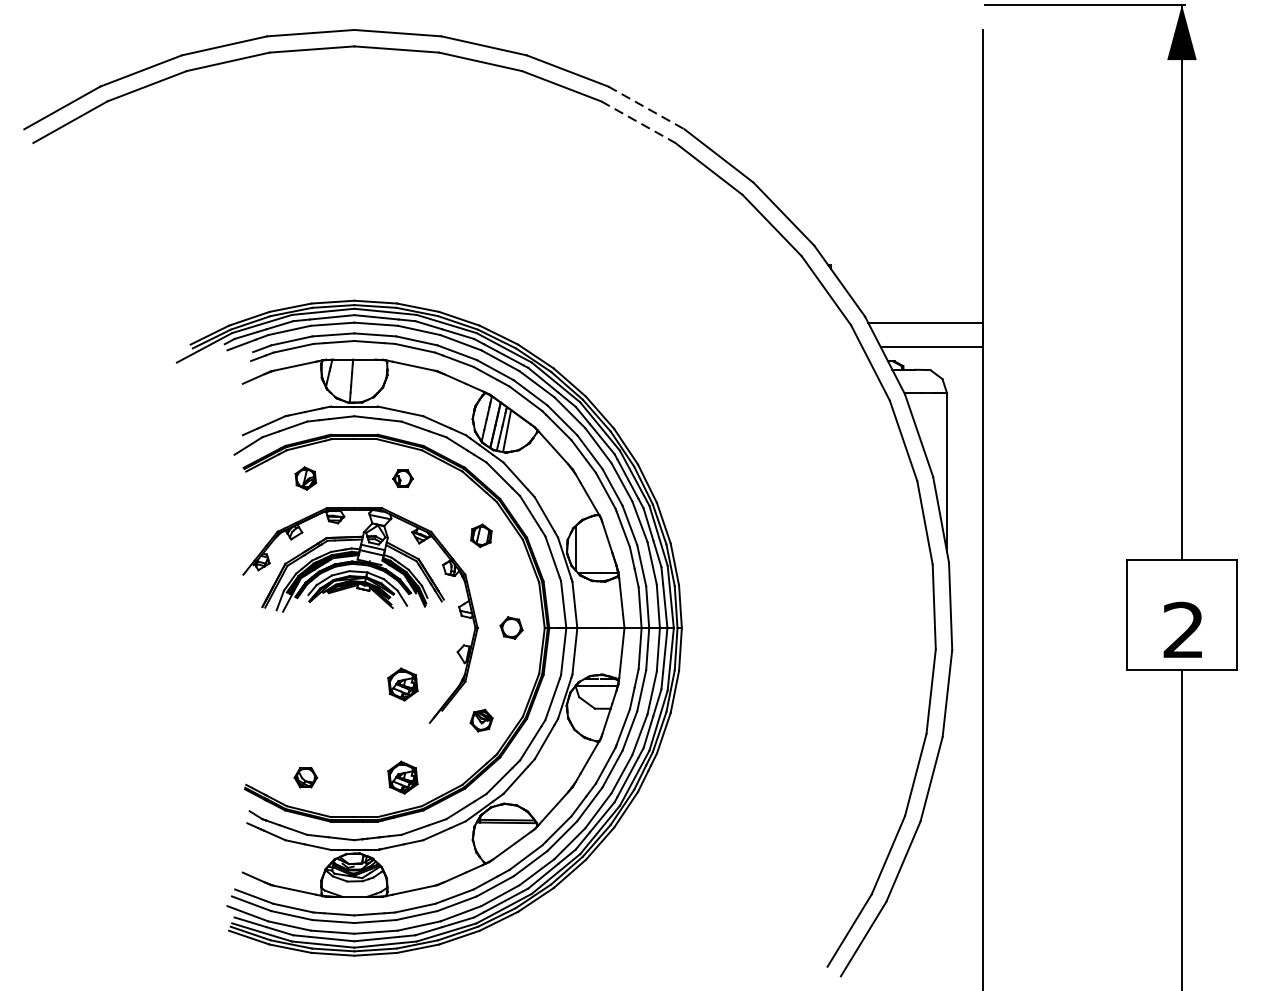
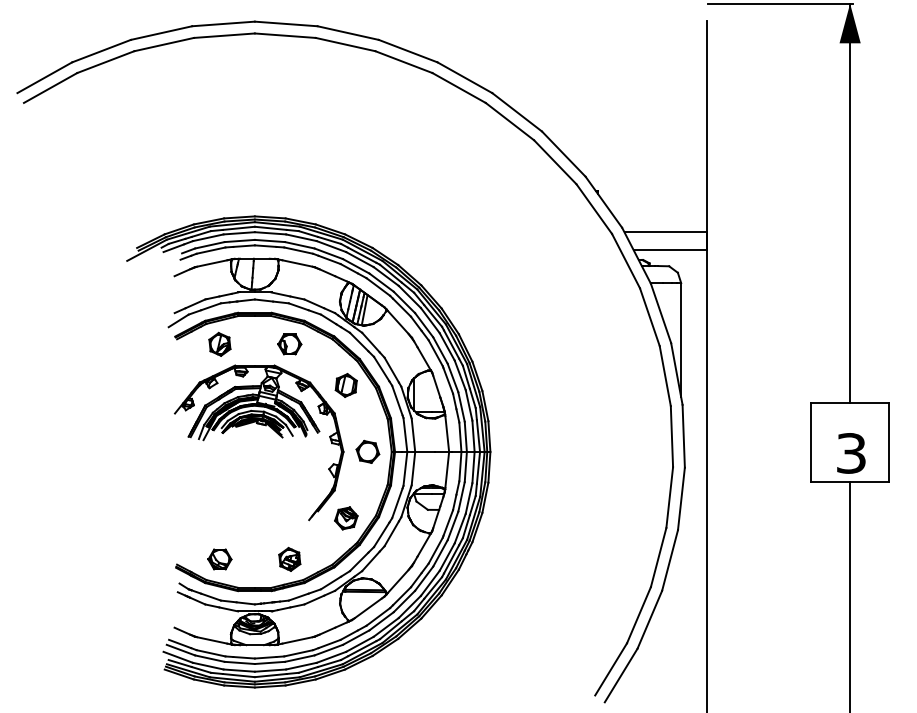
line: (647, 107) -> (465, 77), dashed -> solid
line: (638, 122) -> (459, 88), dashed -> solid
part: (305, 477) -> (219, 343), size x1.43
part: (402, 478) -> (289, 344), size x1.67
part: (480, 535) -> (345, 385), size x1.43
part: (510, 627) -> (367, 451), size x1.43
text: (1183, 630) -> (851, 453), 2 -> 3
part: (402, 683) -> (289, 491), removed
part: (481, 720) -> (346, 518), size x1.43
part: (305, 777) -> (219, 559), size x1.43

